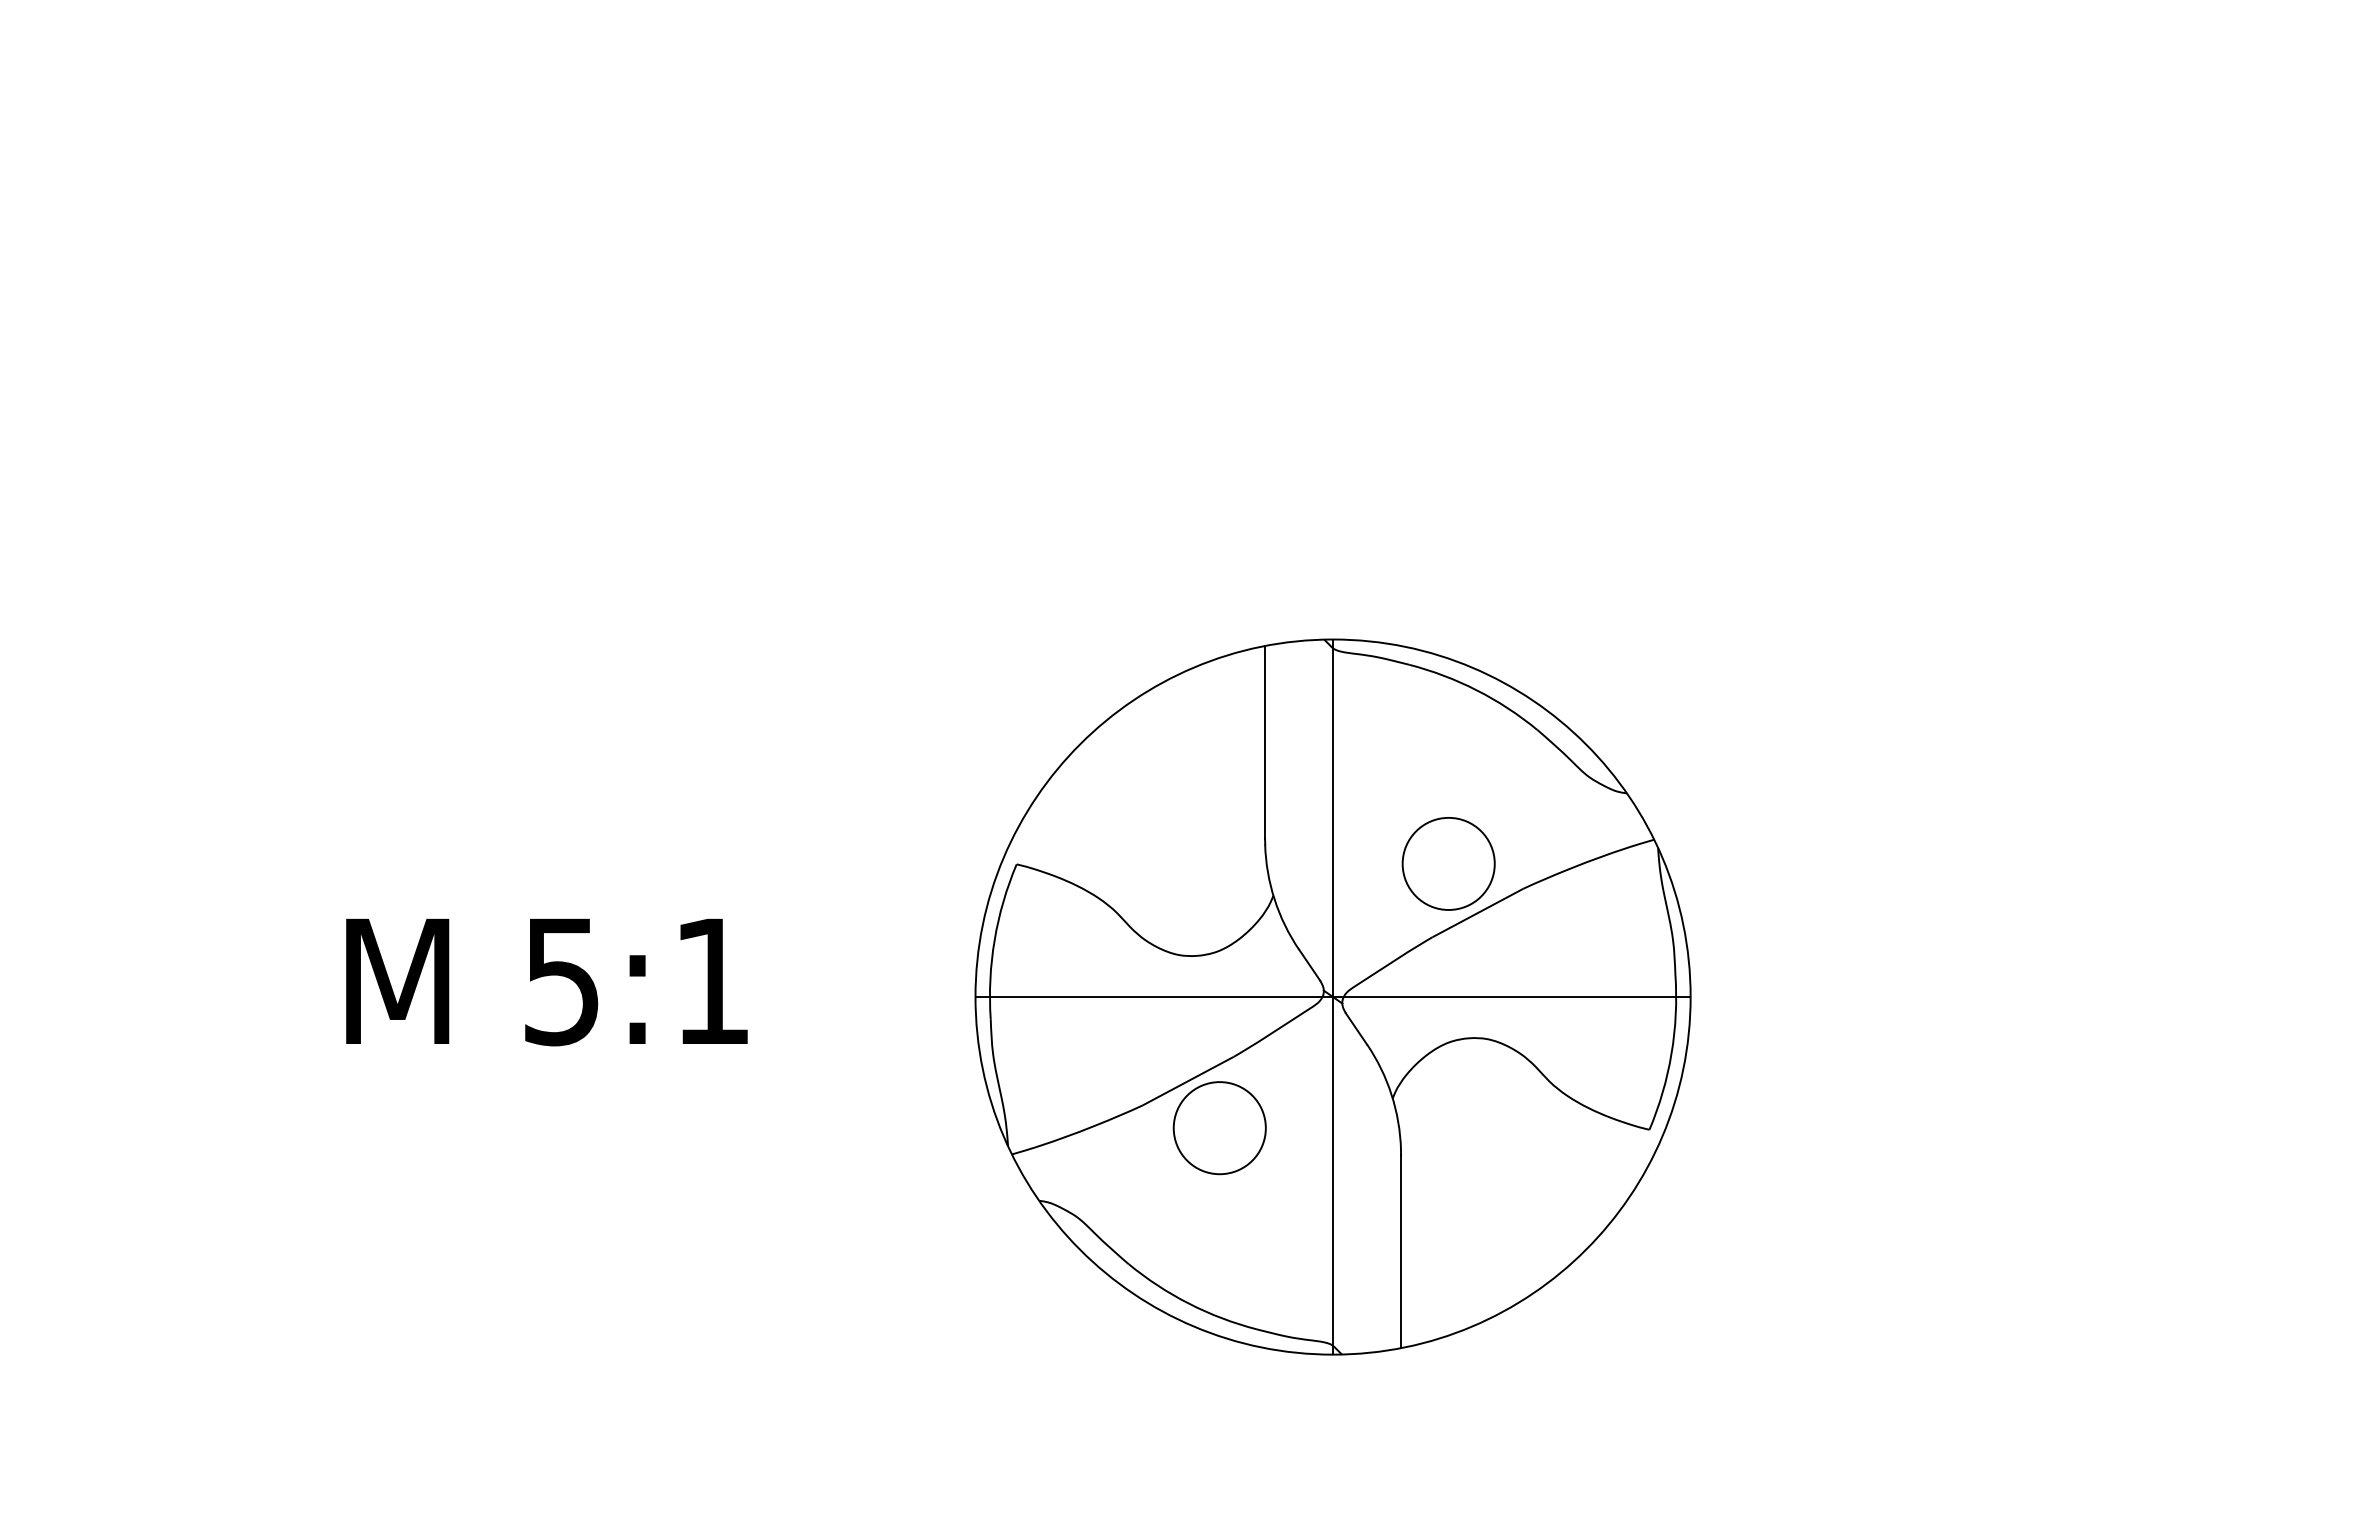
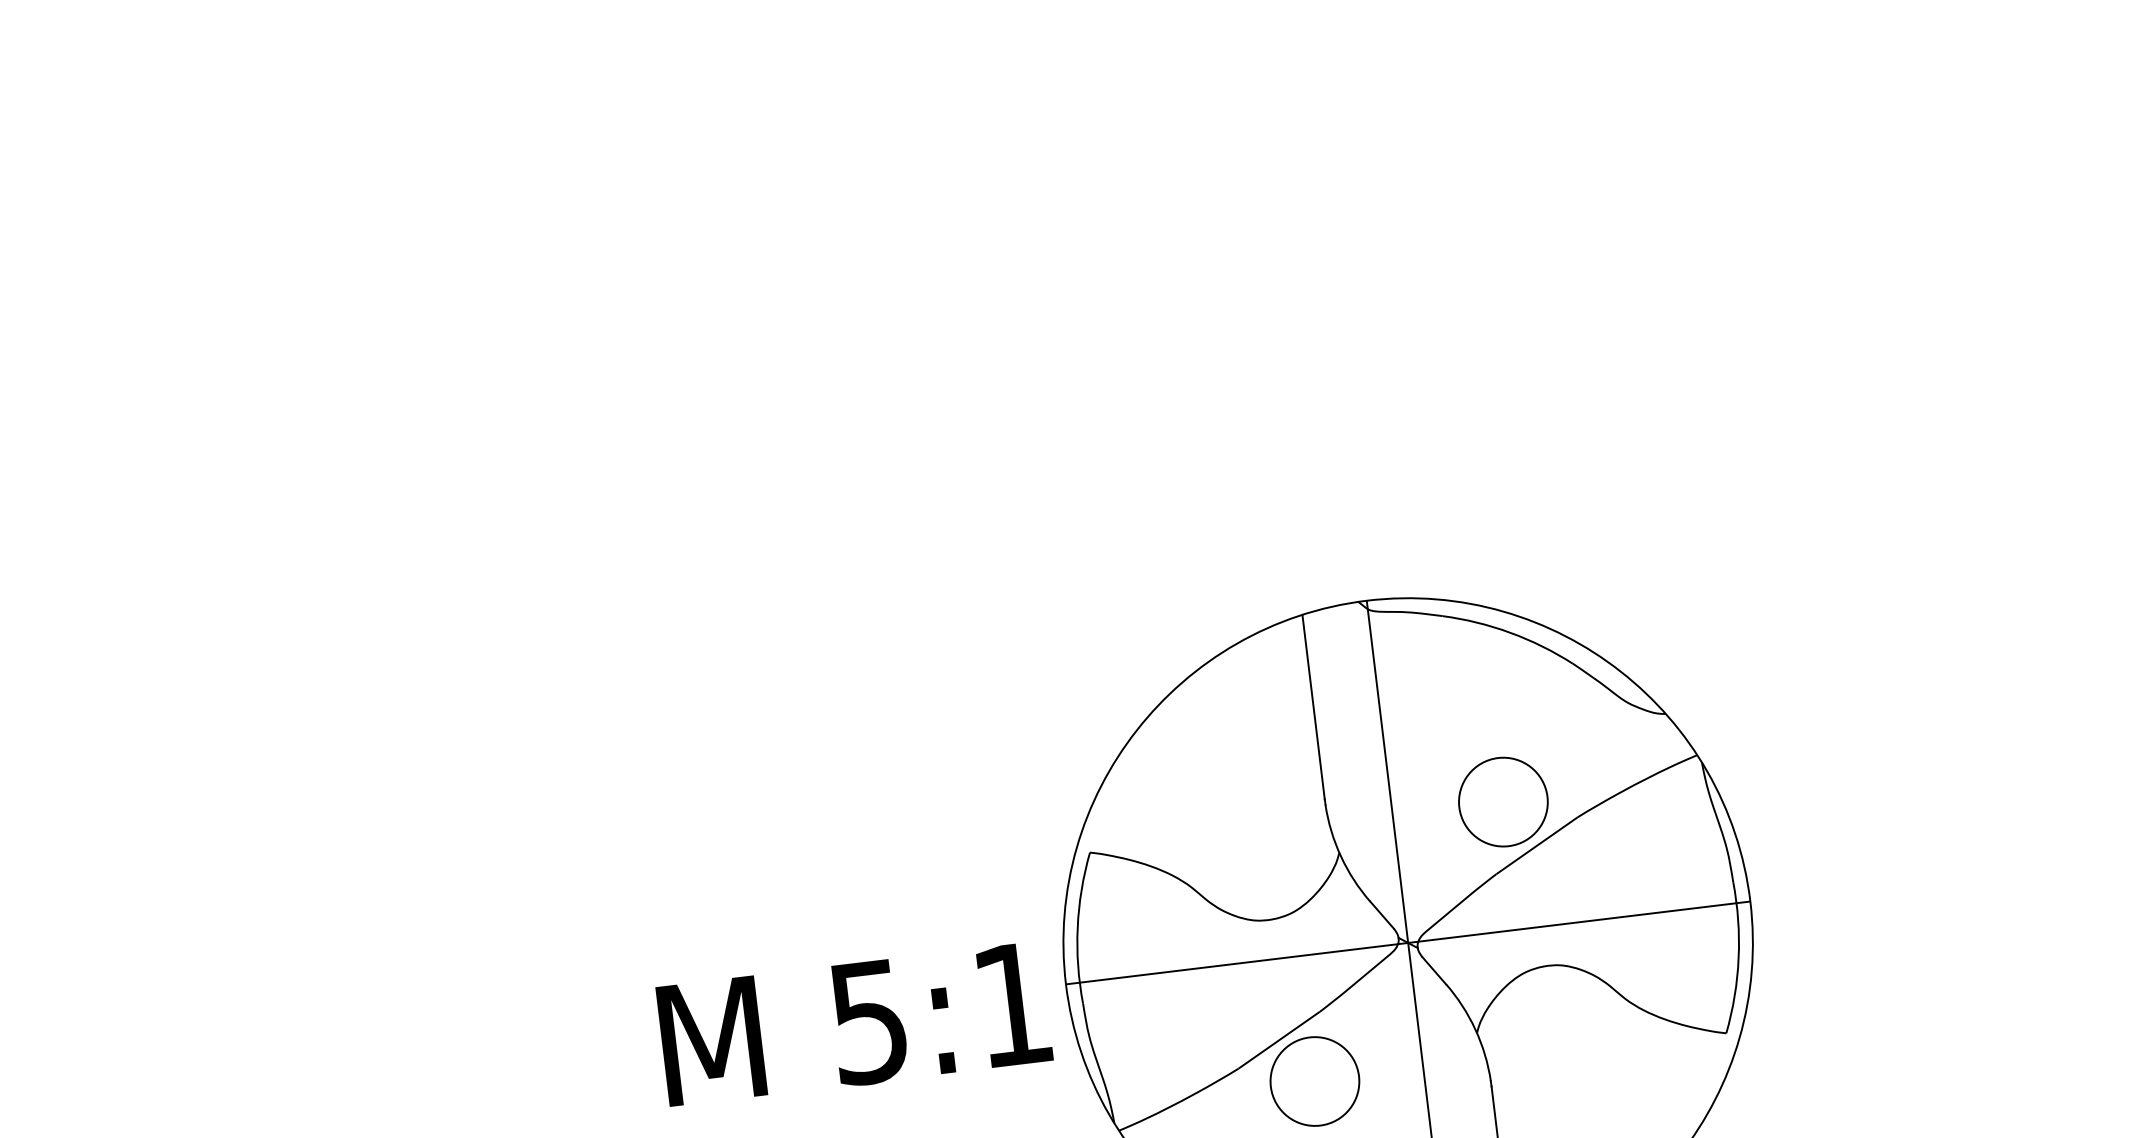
text: (546, 982) -> (854, 1024), moved

